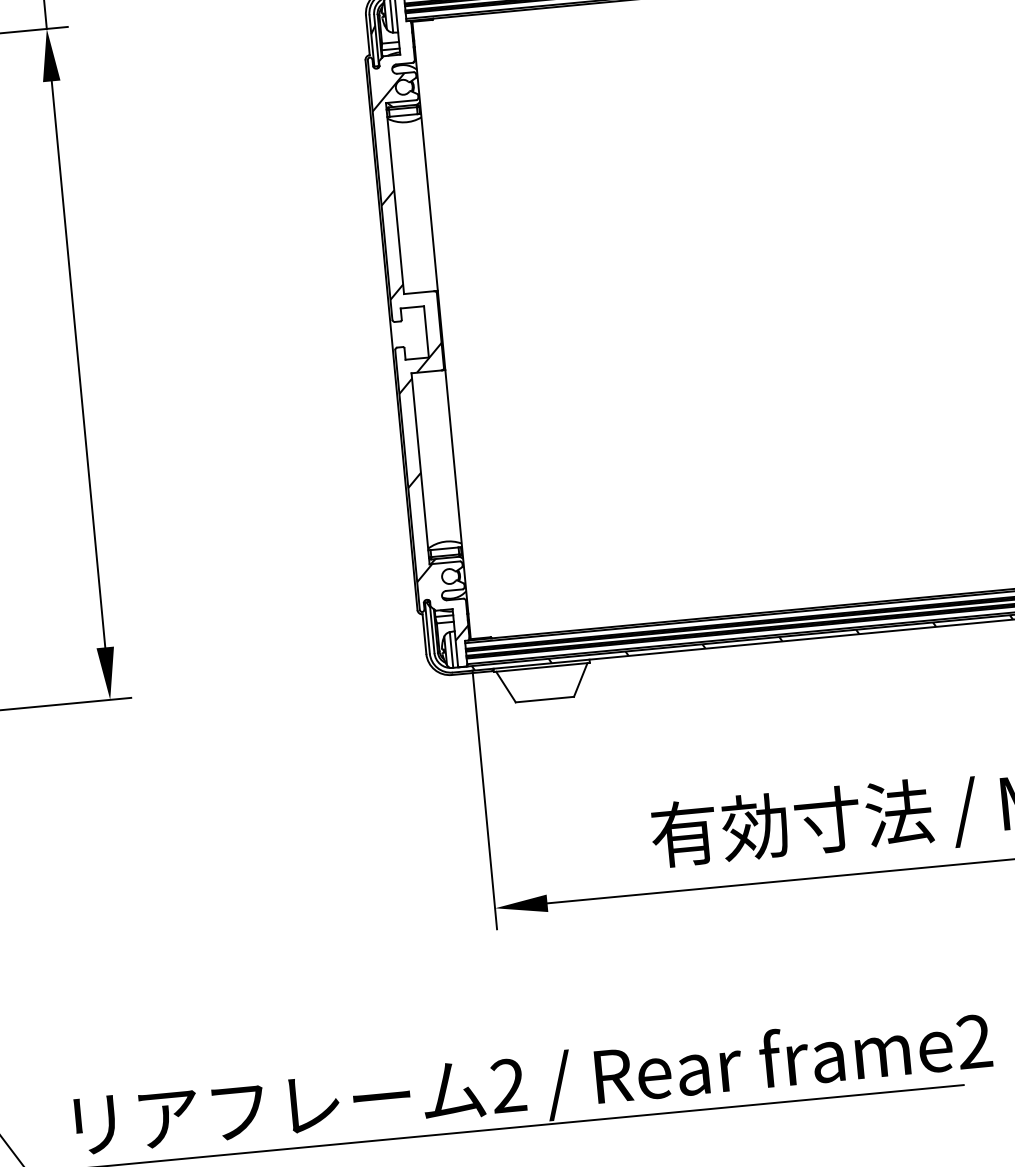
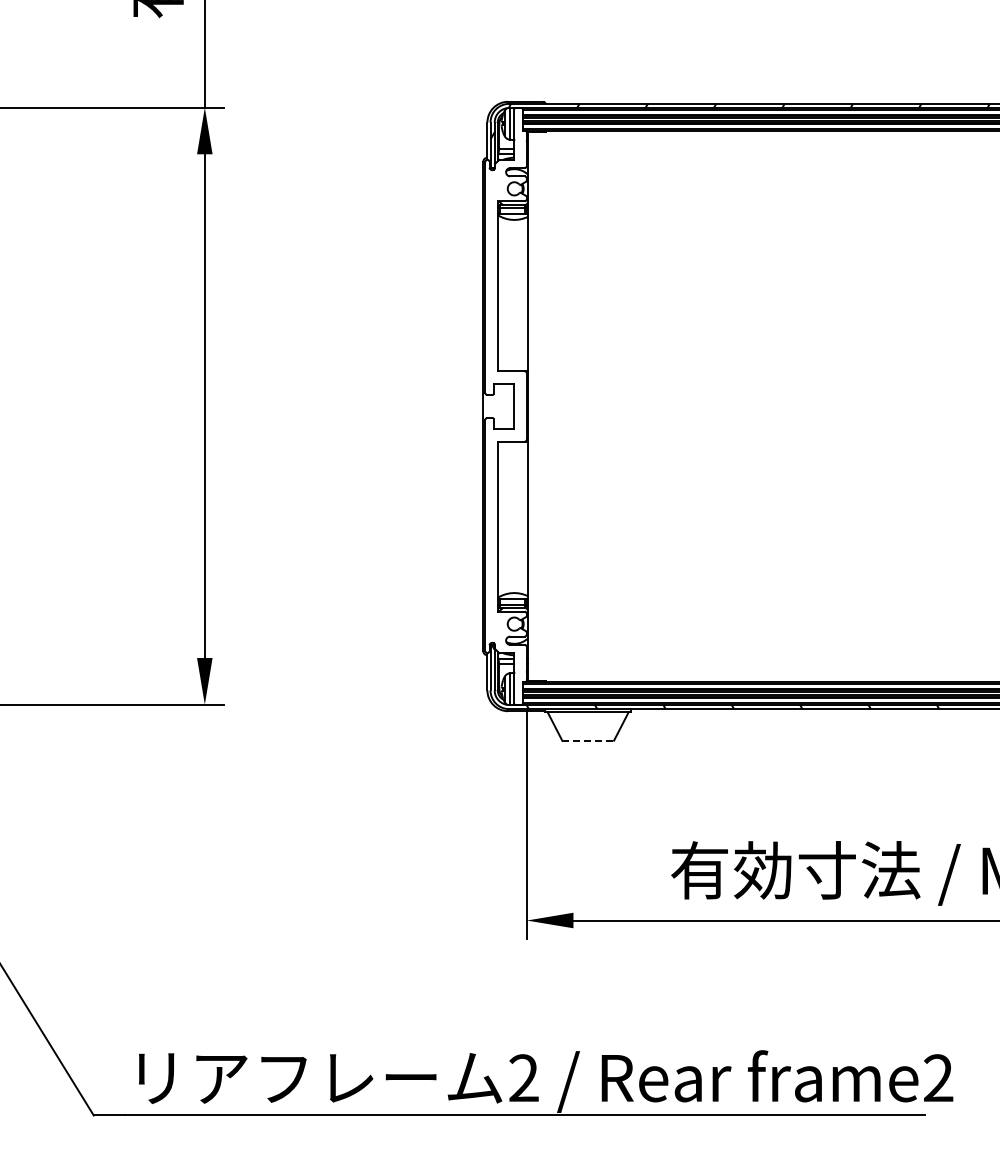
hatch: (418, 351) -> (505, 423), removed
line: (545, 699) -> (588, 740), solid -> dashed

